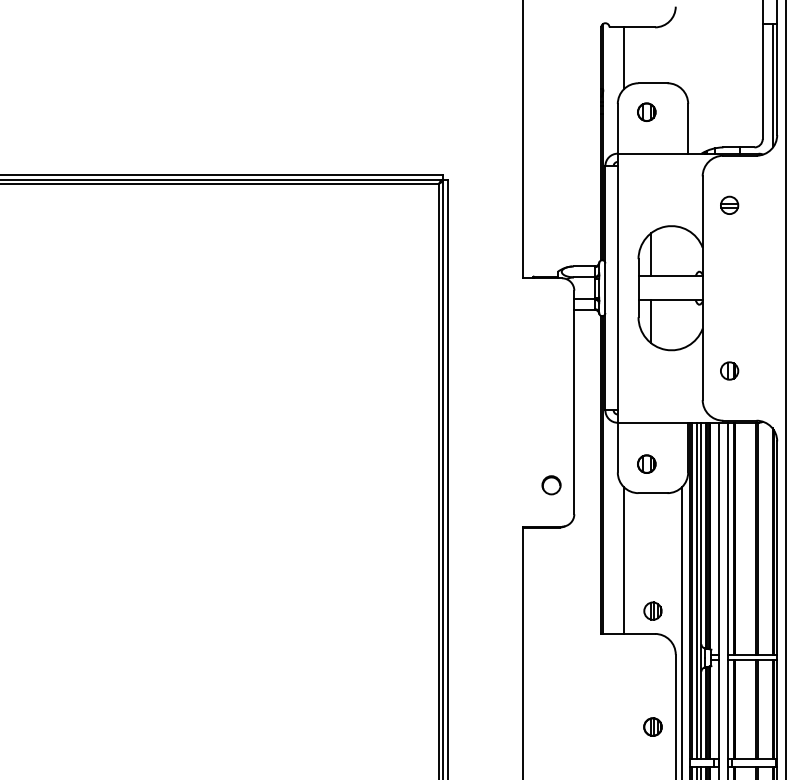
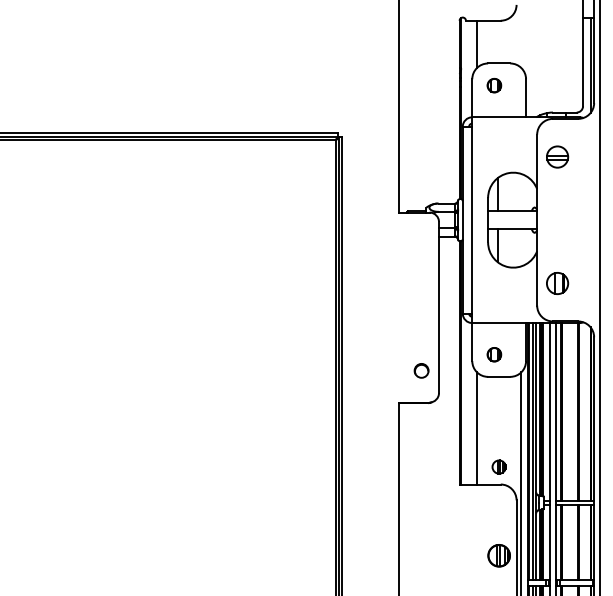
part: (729, 204) -> (557, 156), size x1.6
part: (729, 370) -> (557, 283), size x1.6
part: (652, 726) -> (498, 555), size x1.6

